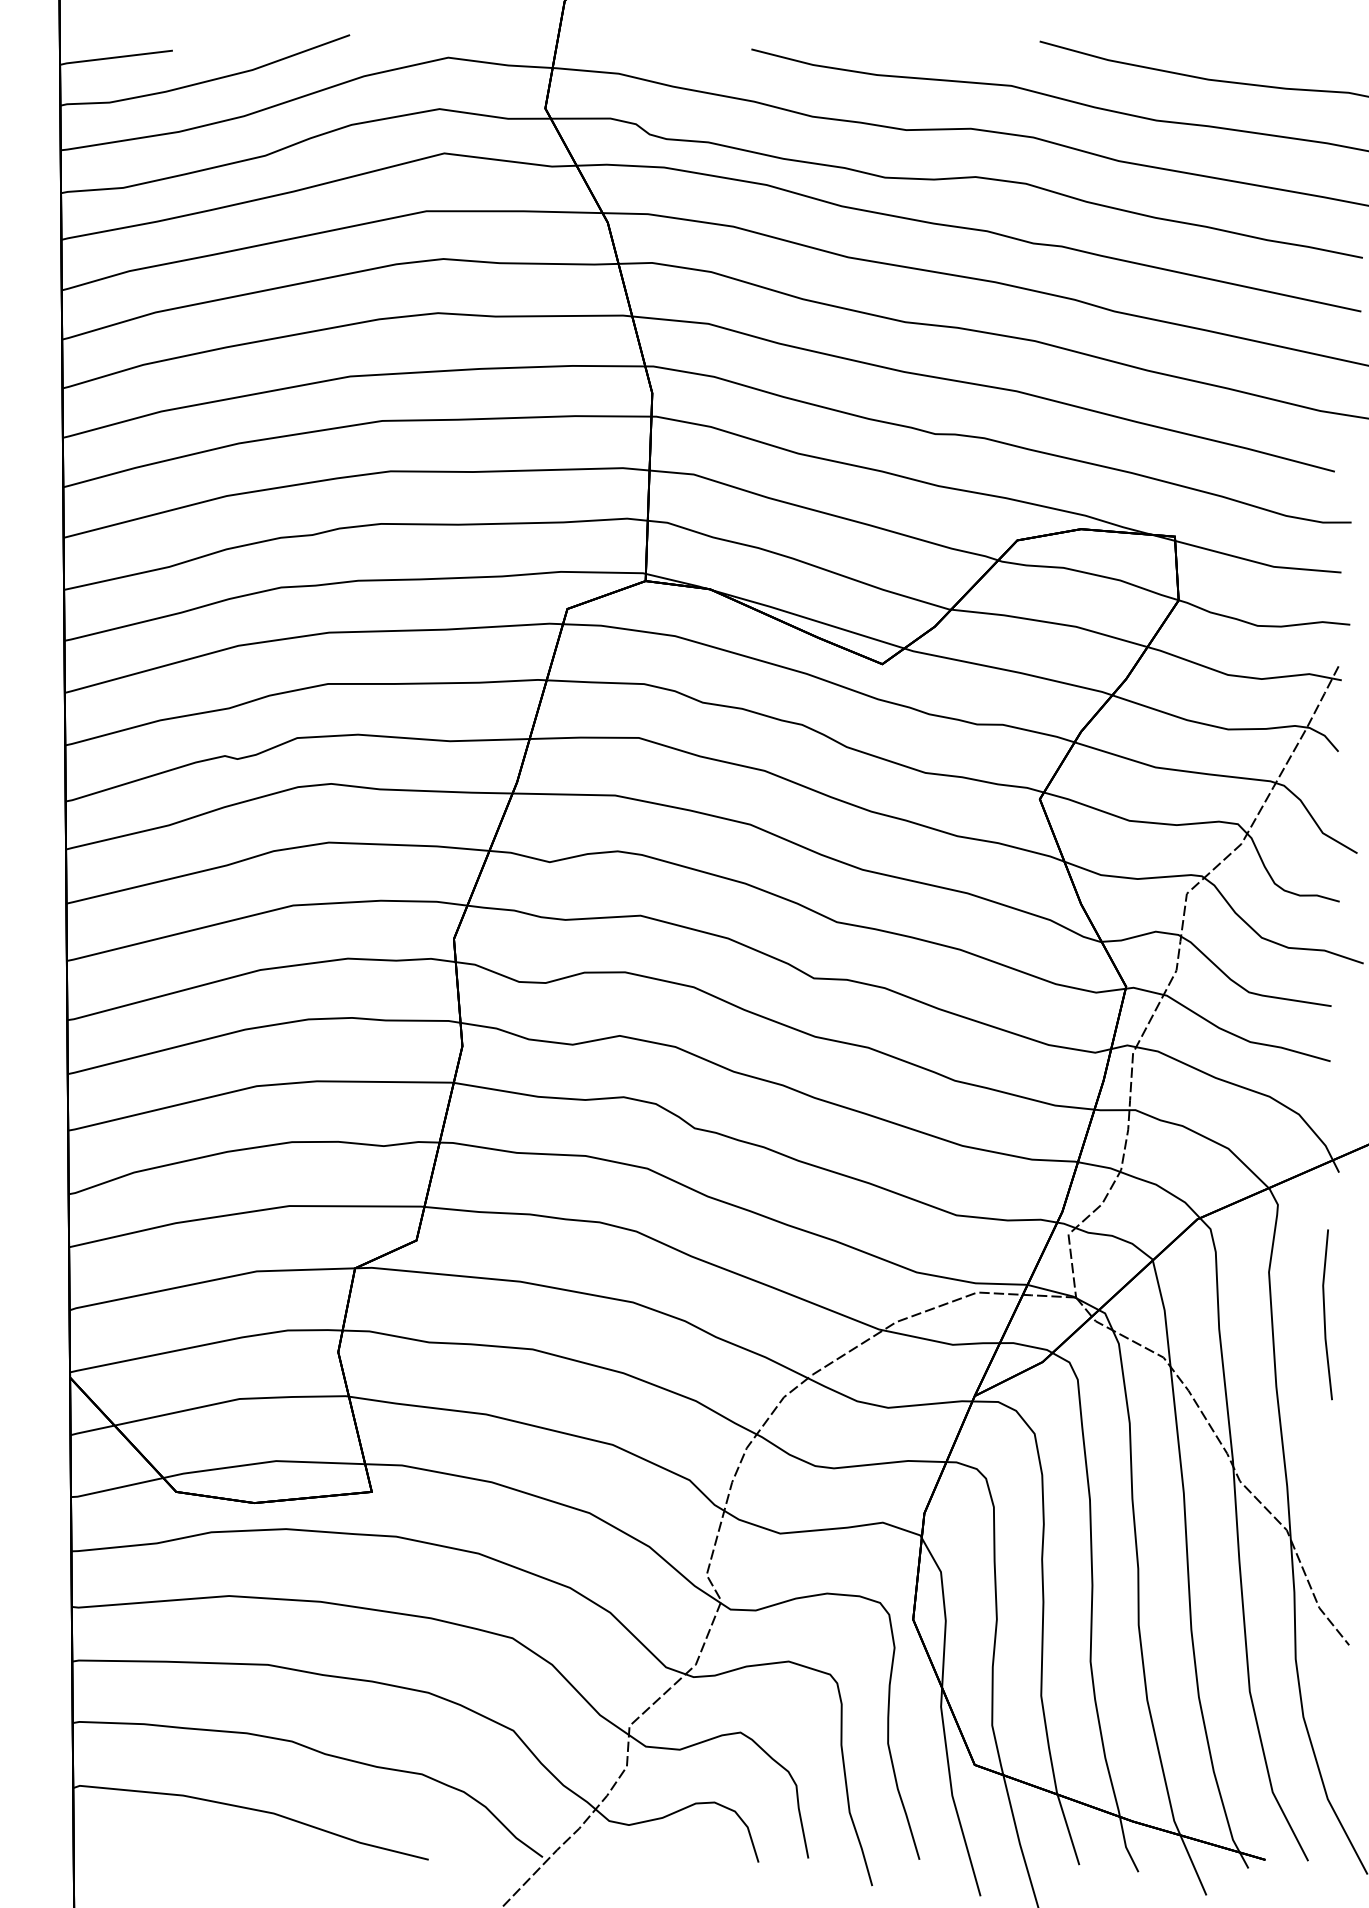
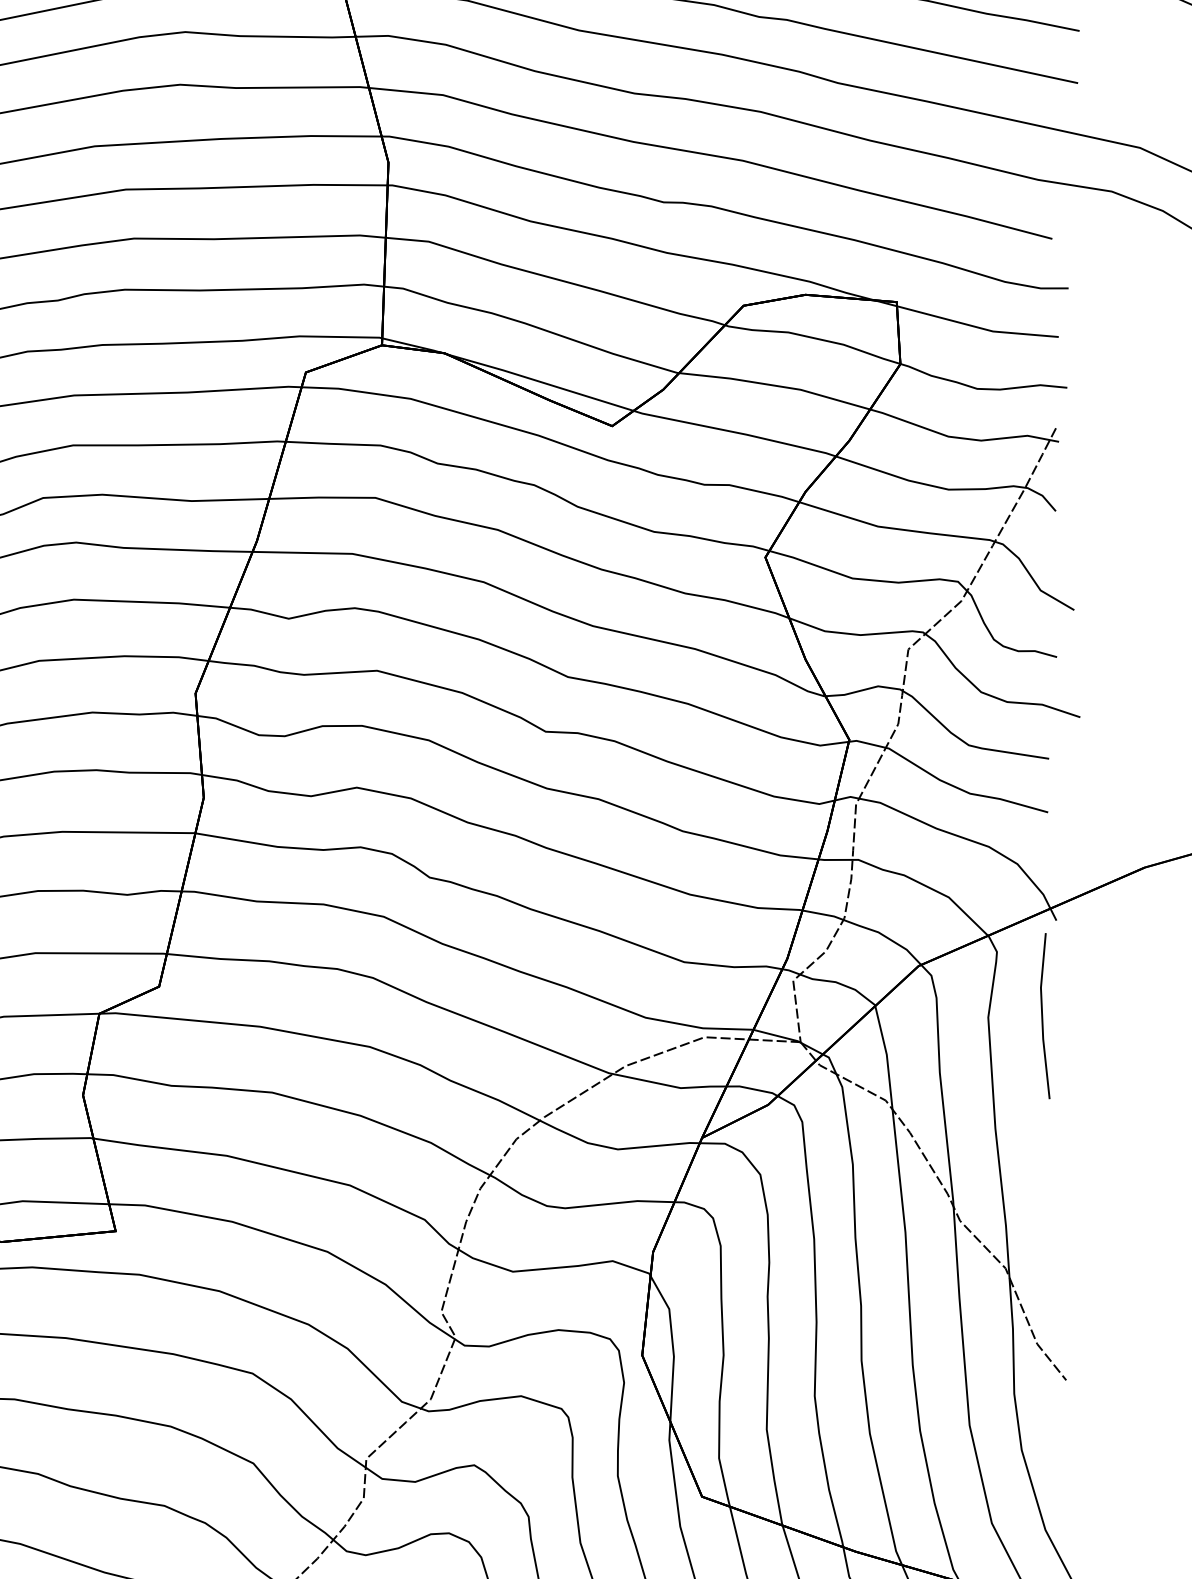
line: (1325, 1314) -> (1043, 1015), moved

